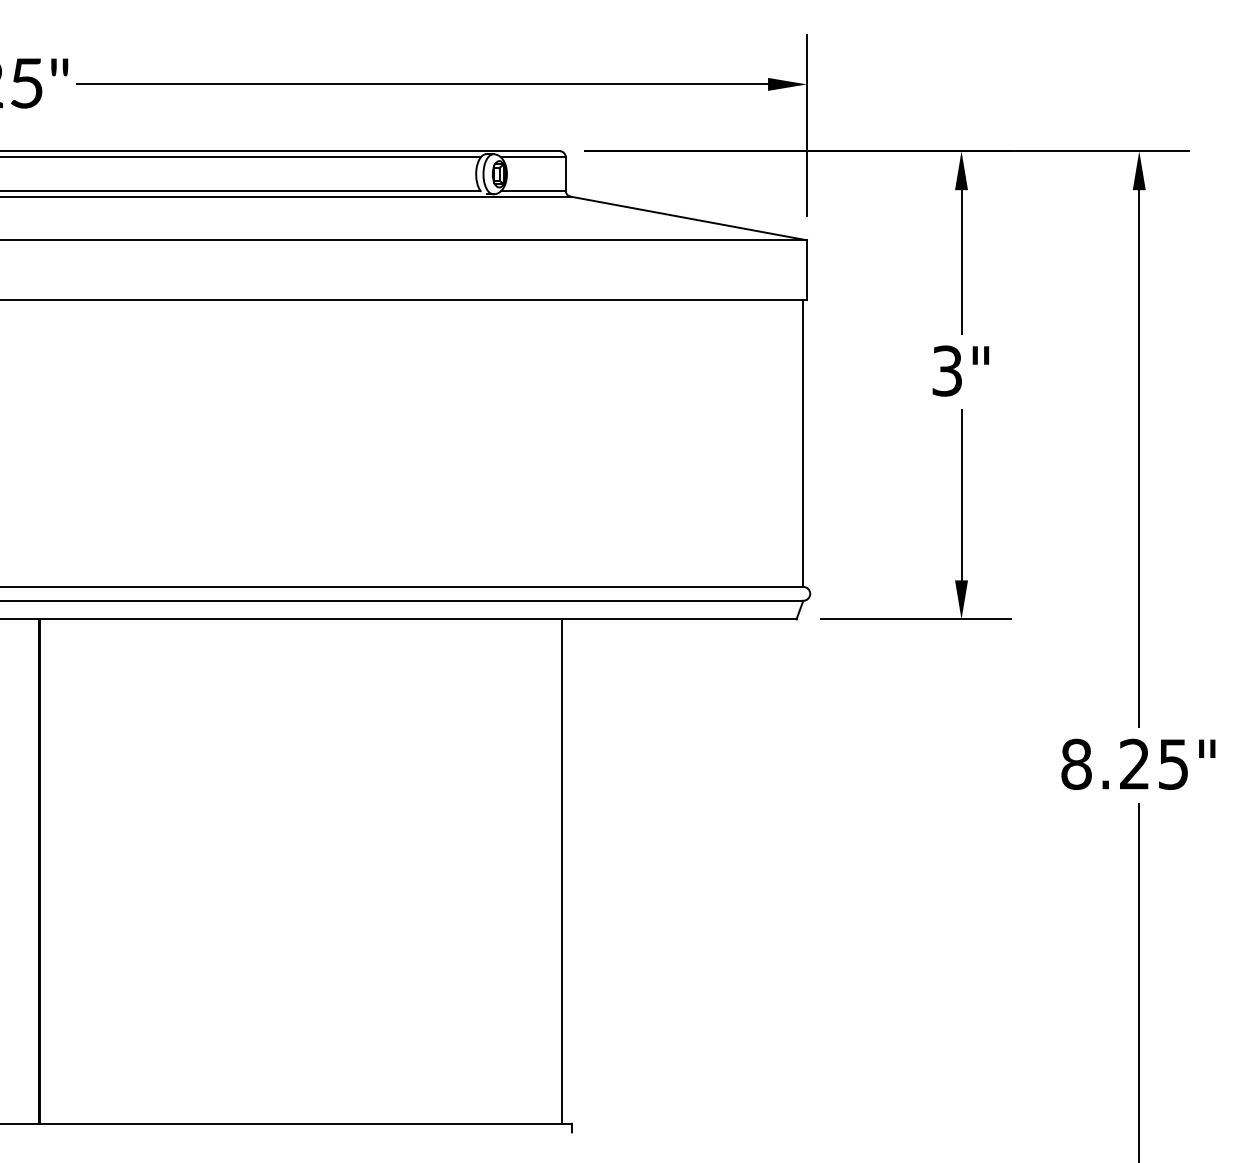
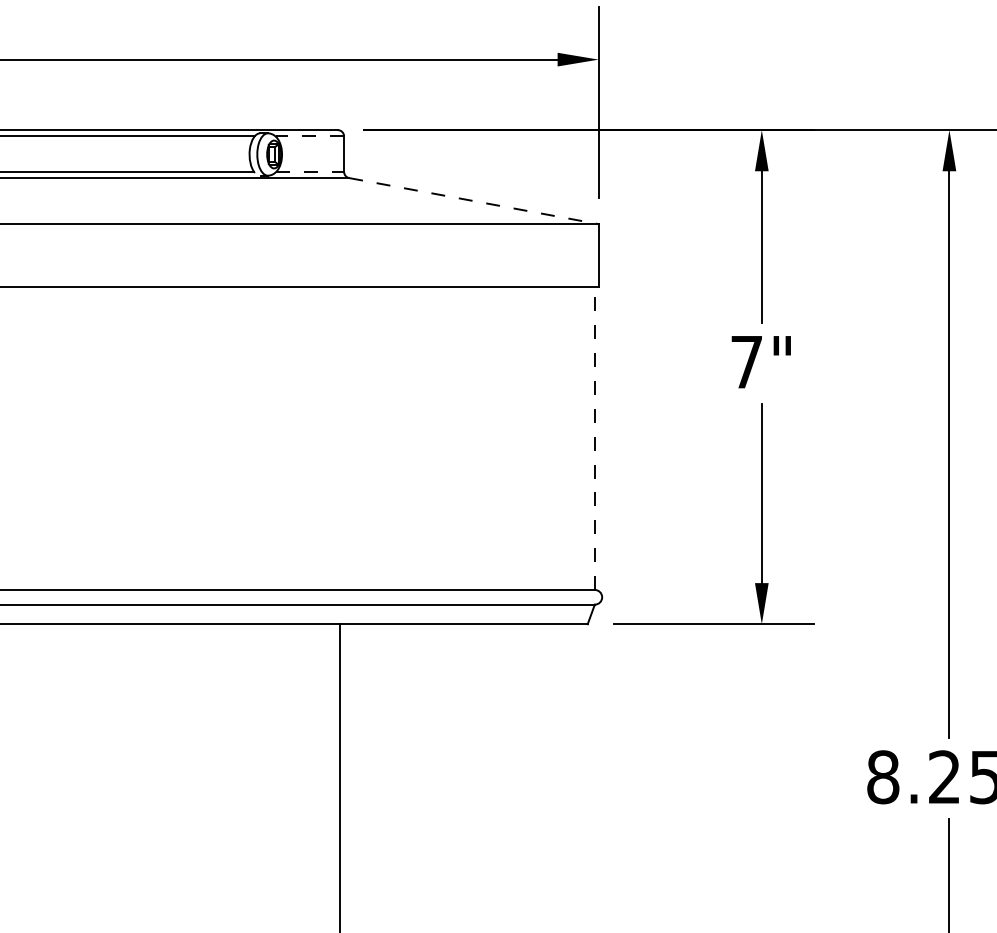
line: (533, 157) -> (310, 136), solid -> dashed
line: (534, 190) -> (311, 171), solid -> dashed
line: (689, 218) -> (474, 201), solid -> dashed
text: (946, 370) -> (745, 361), 3" -> 7"
line: (803, 443) -> (595, 438), solid -> dashed

